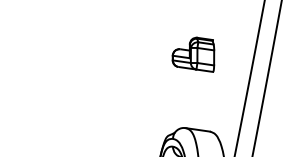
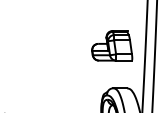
part: (195, 52) -> (112, 45), size x1.67

